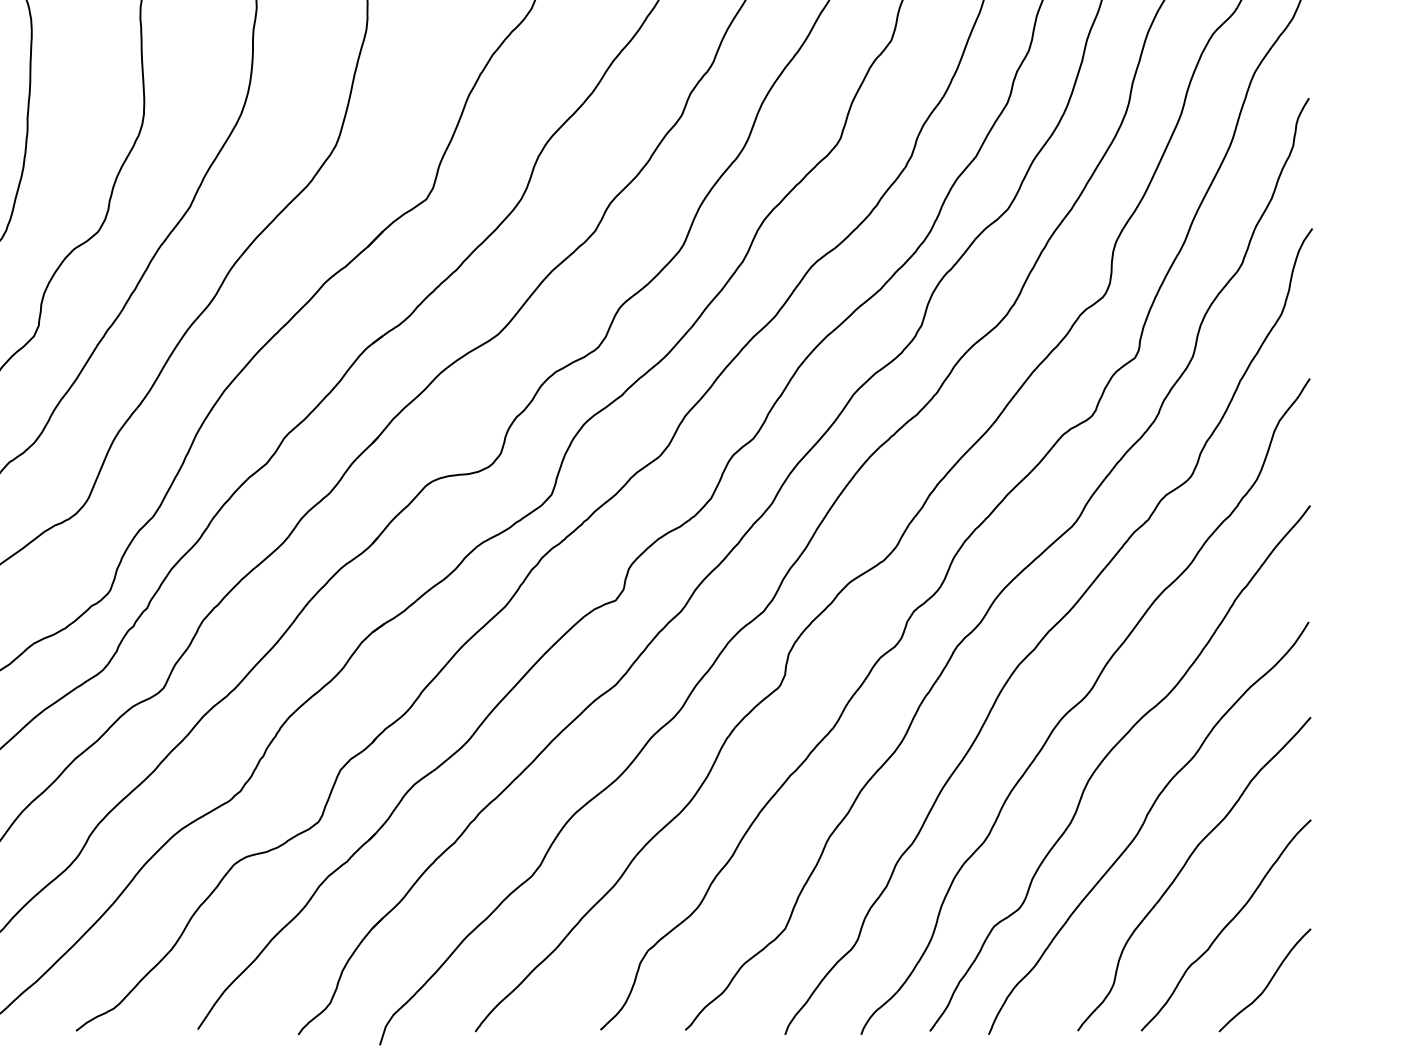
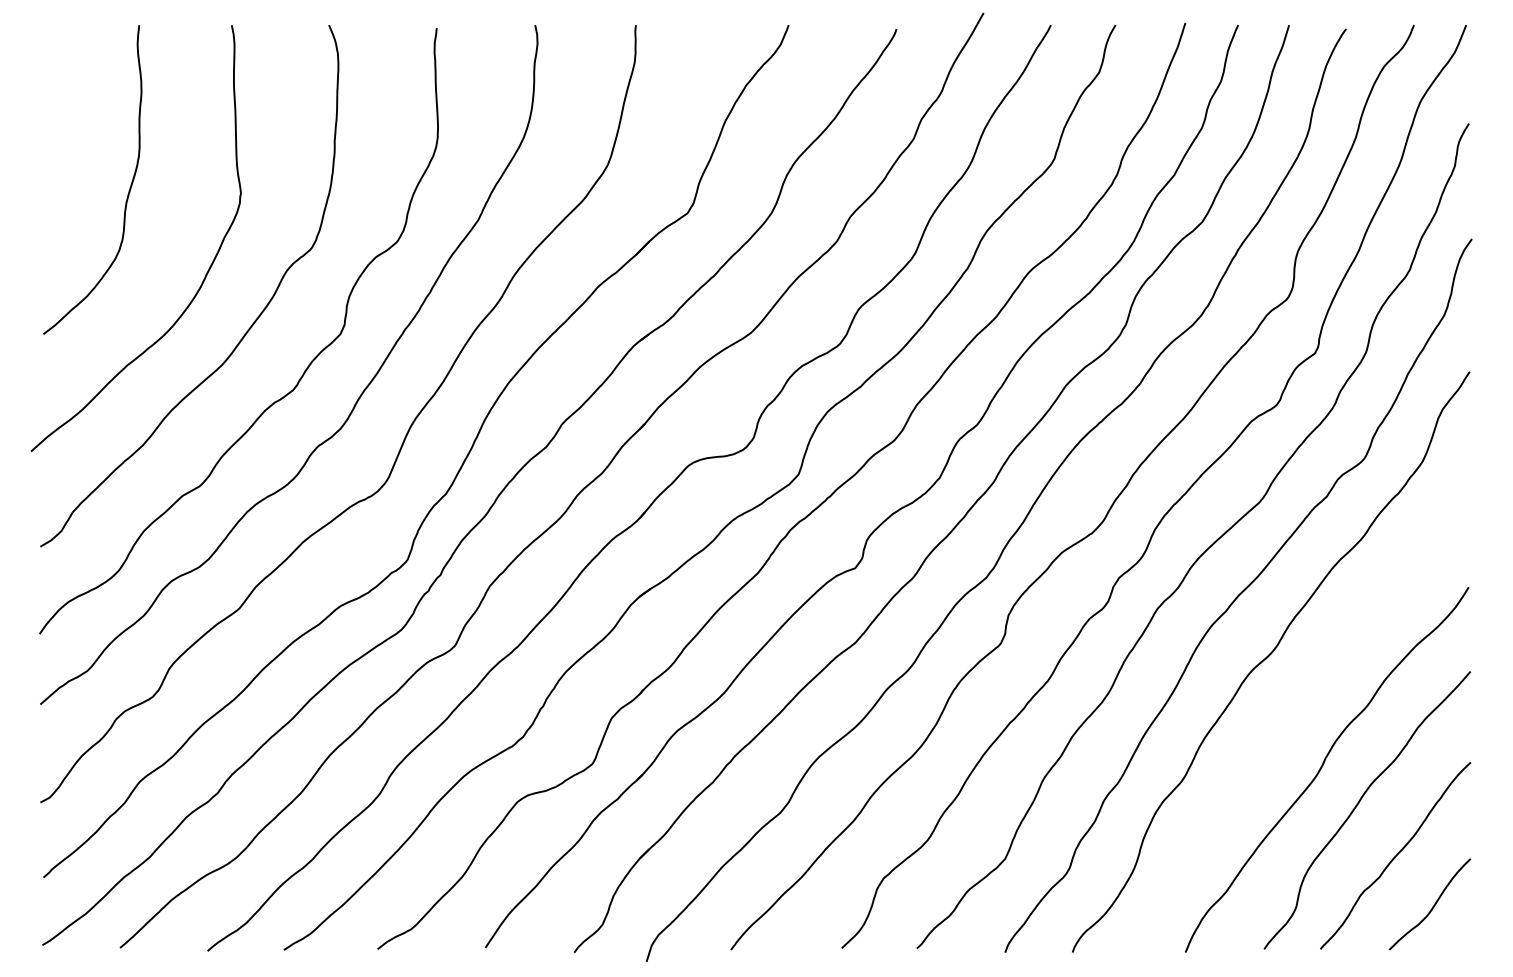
curve: (1108, 755) -> (1291, 705), removed

